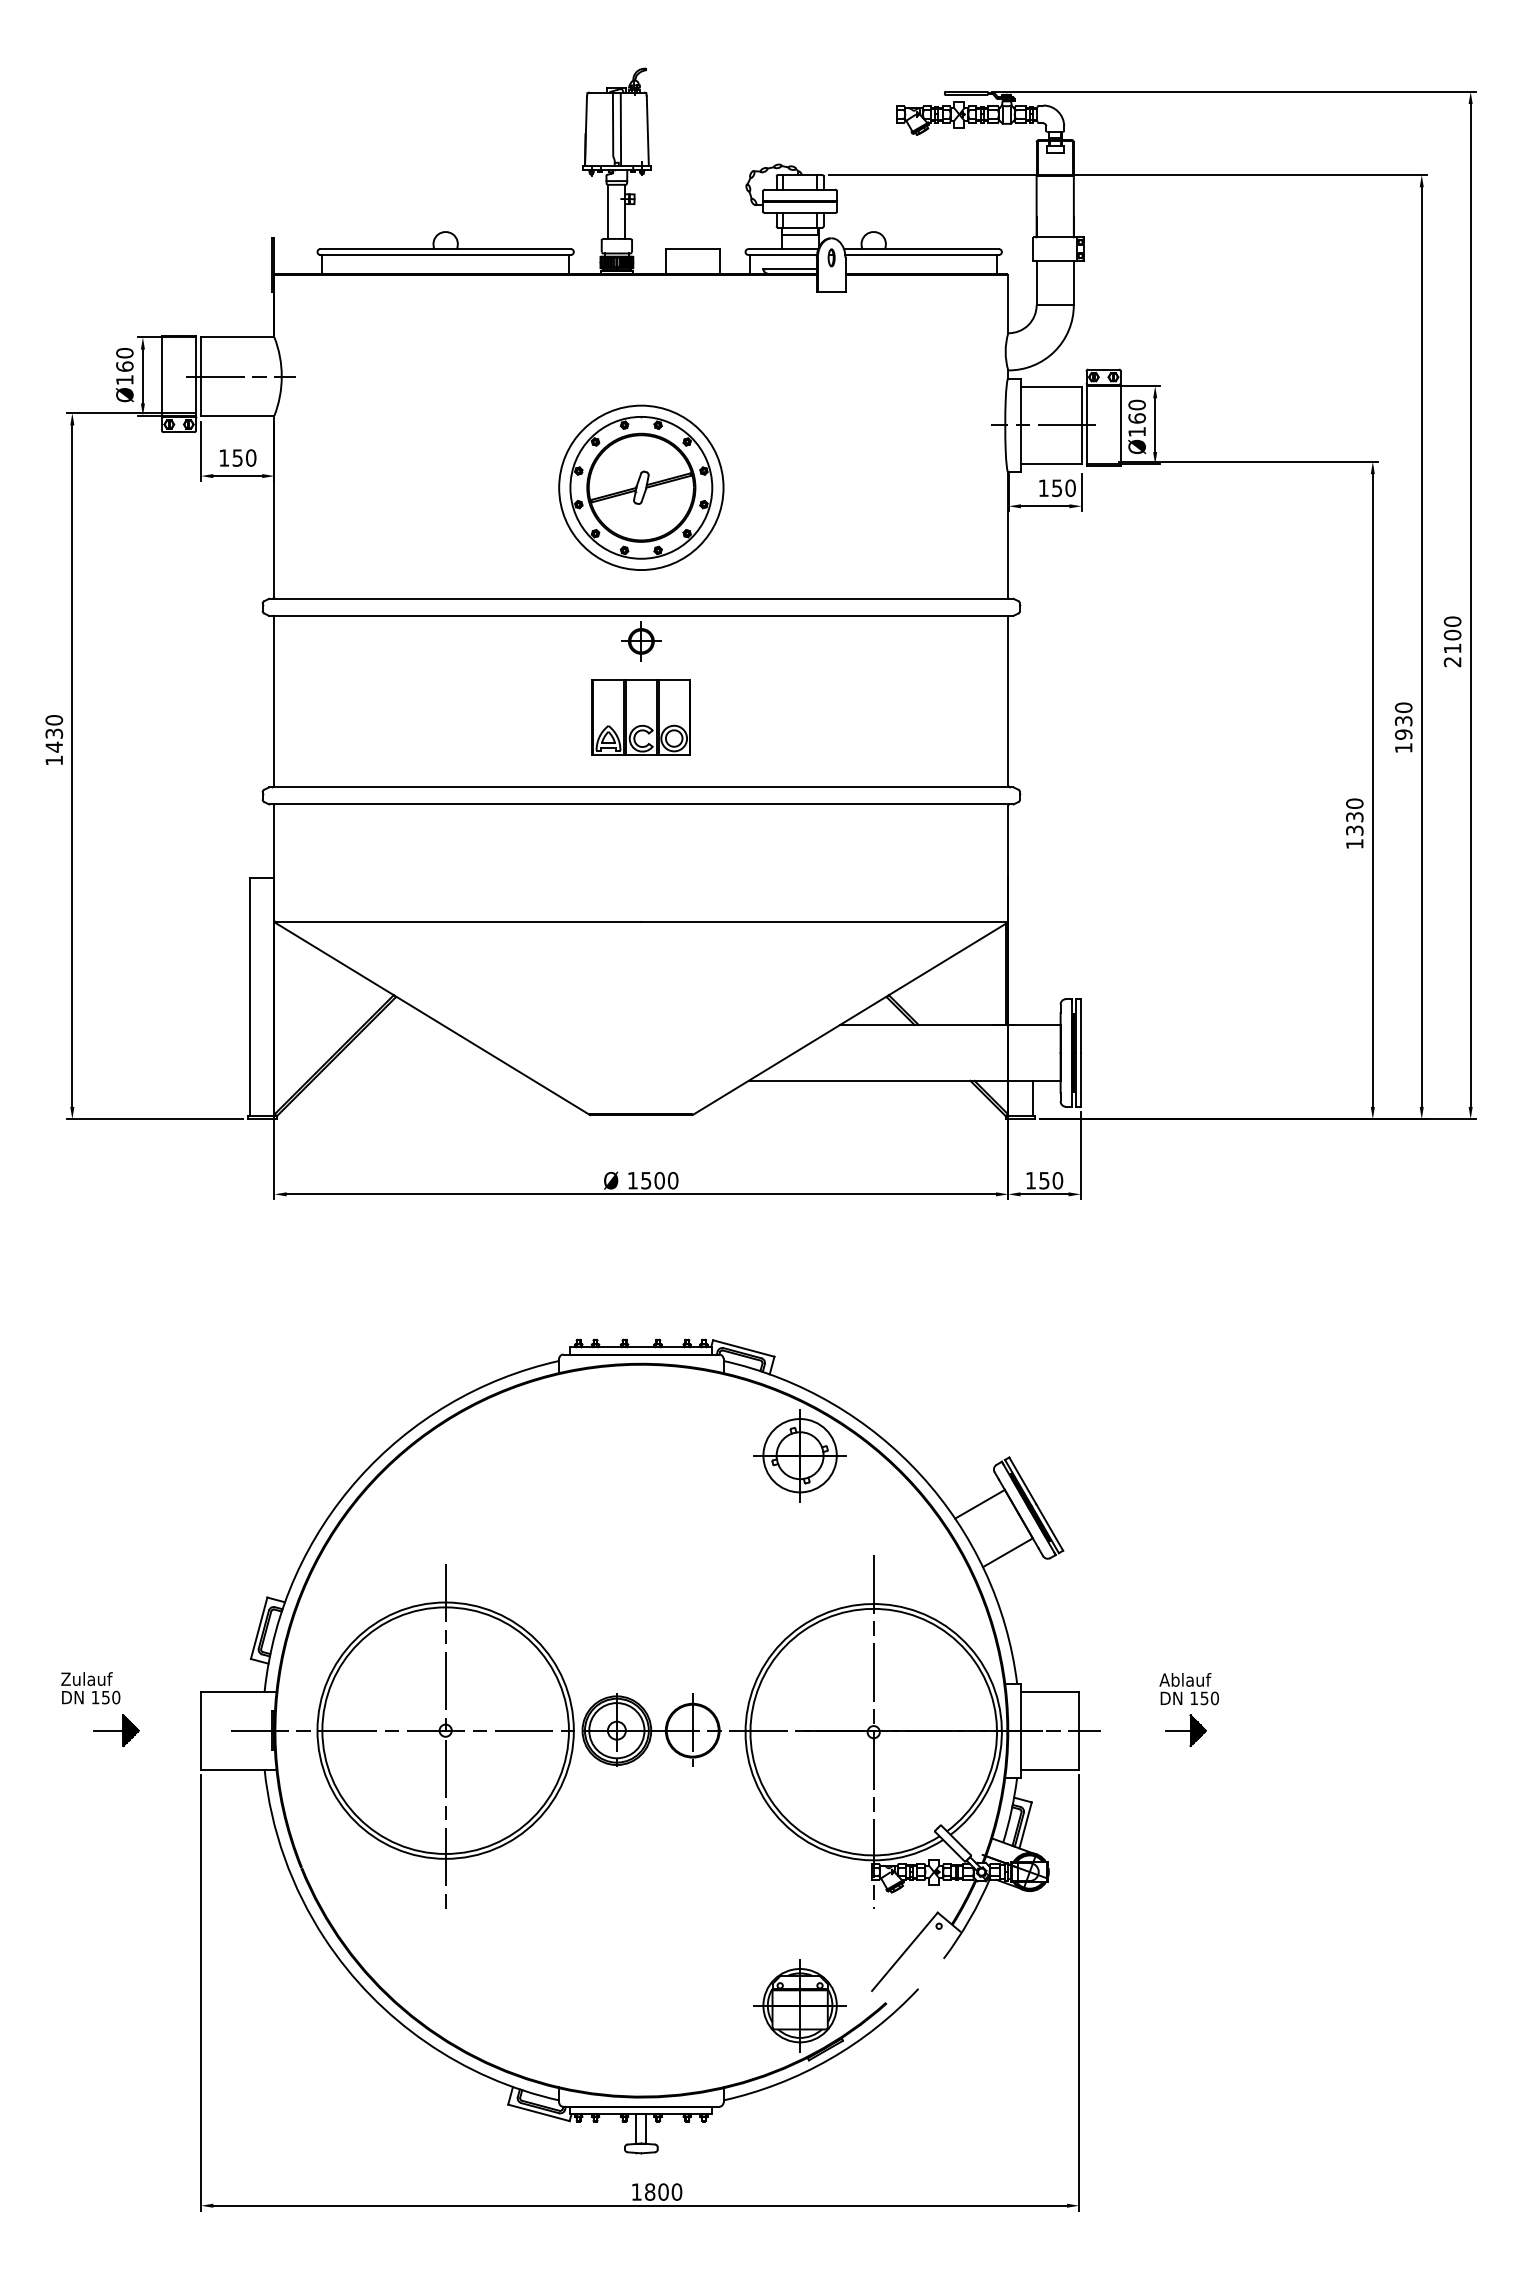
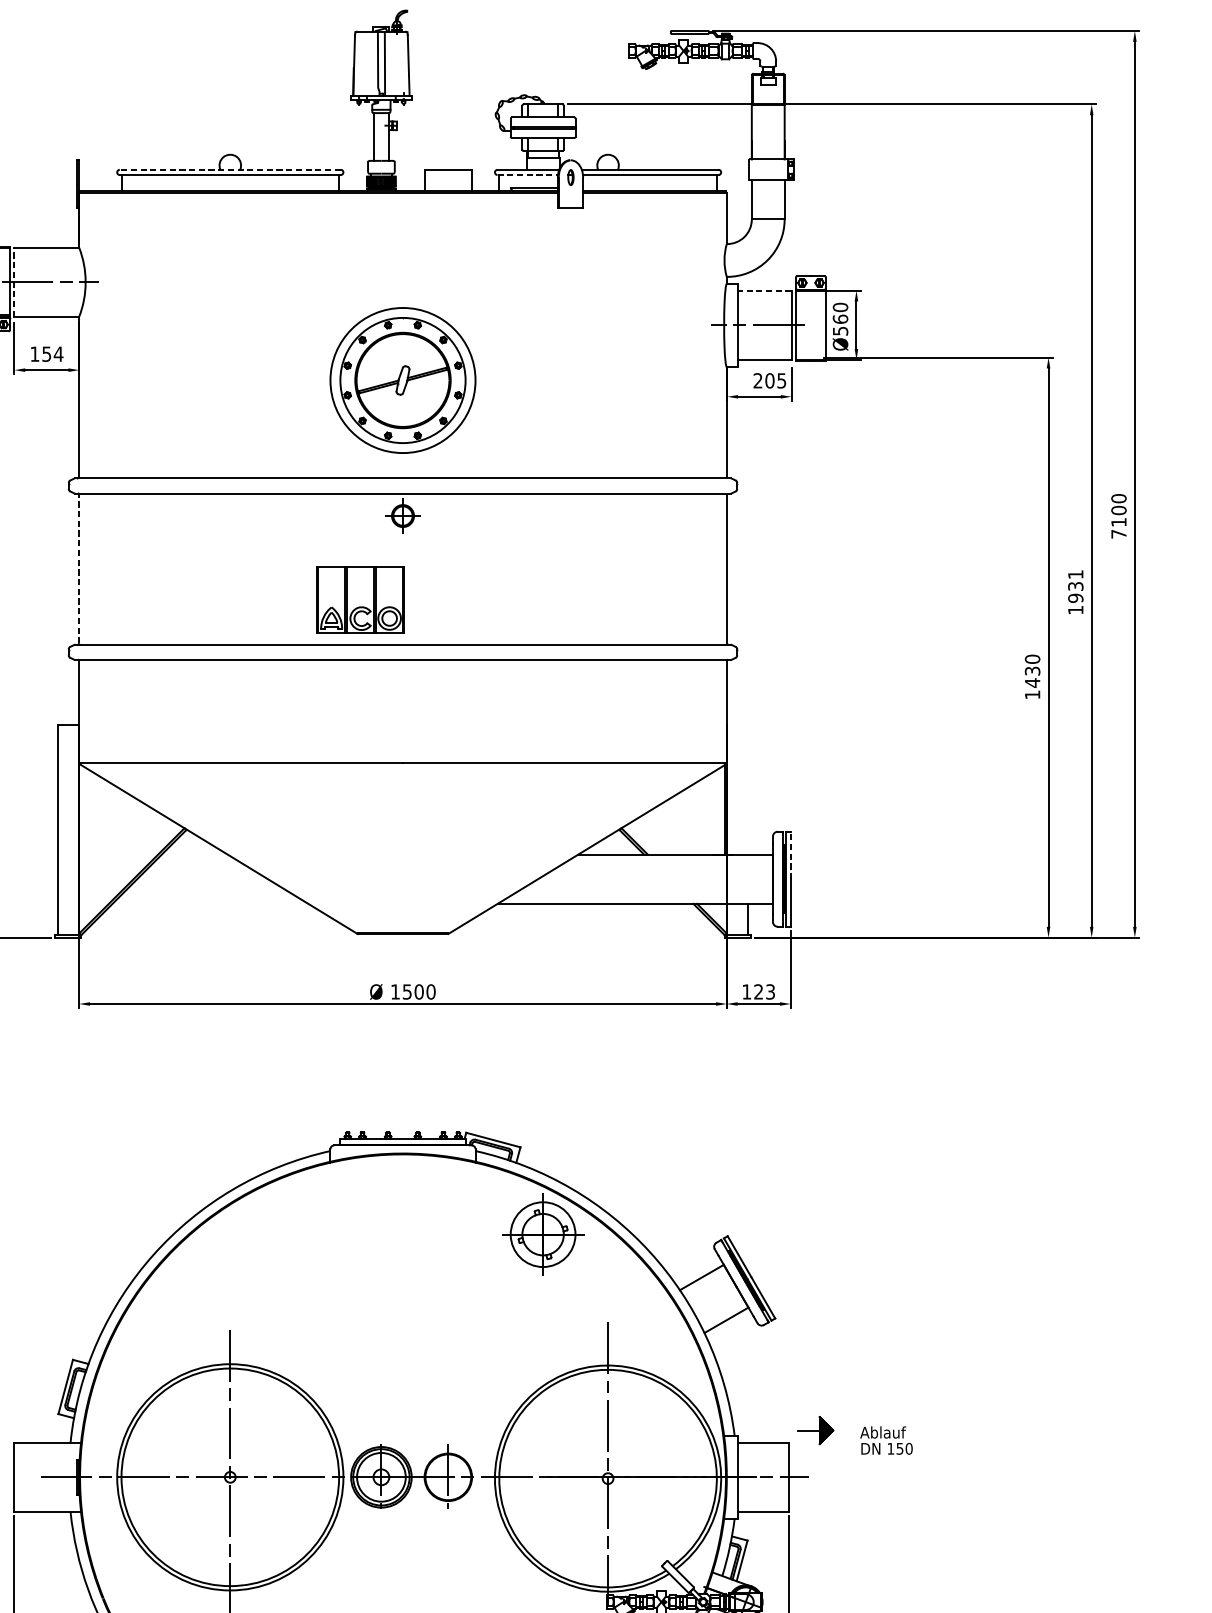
line: (445, 249) -> (230, 170), solid -> dashed
line: (783, 254) -> (528, 174), solid -> dashed
line: (201, 376) -> (14, 282), solid -> dashed
line: (1051, 386) -> (764, 291), solid -> dashed
text: (1136, 431) -> (839, 330), Ø160 -> Ø560
text: (250, 457) -> (58, 353), 150 -> 154
text: (1056, 488) -> (769, 381), 150 -> 205
text: (1452, 662) -> (1118, 534), 2100 -> 7100
line: (274, 700) -> (79, 568), solid -> dashed
text: (1403, 707) -> (1075, 574), 1930 -> 1931
part: (640, 717) -> (359, 599), moved
text: (1354, 830) -> (1032, 682), 1330 -> 1430
line: (1080, 1026) -> (790, 855), solid -> dashed
text: (1051, 1180) -> (764, 991), 150 -> 123
part: (1185, 1730) -> (815, 1430), moved

